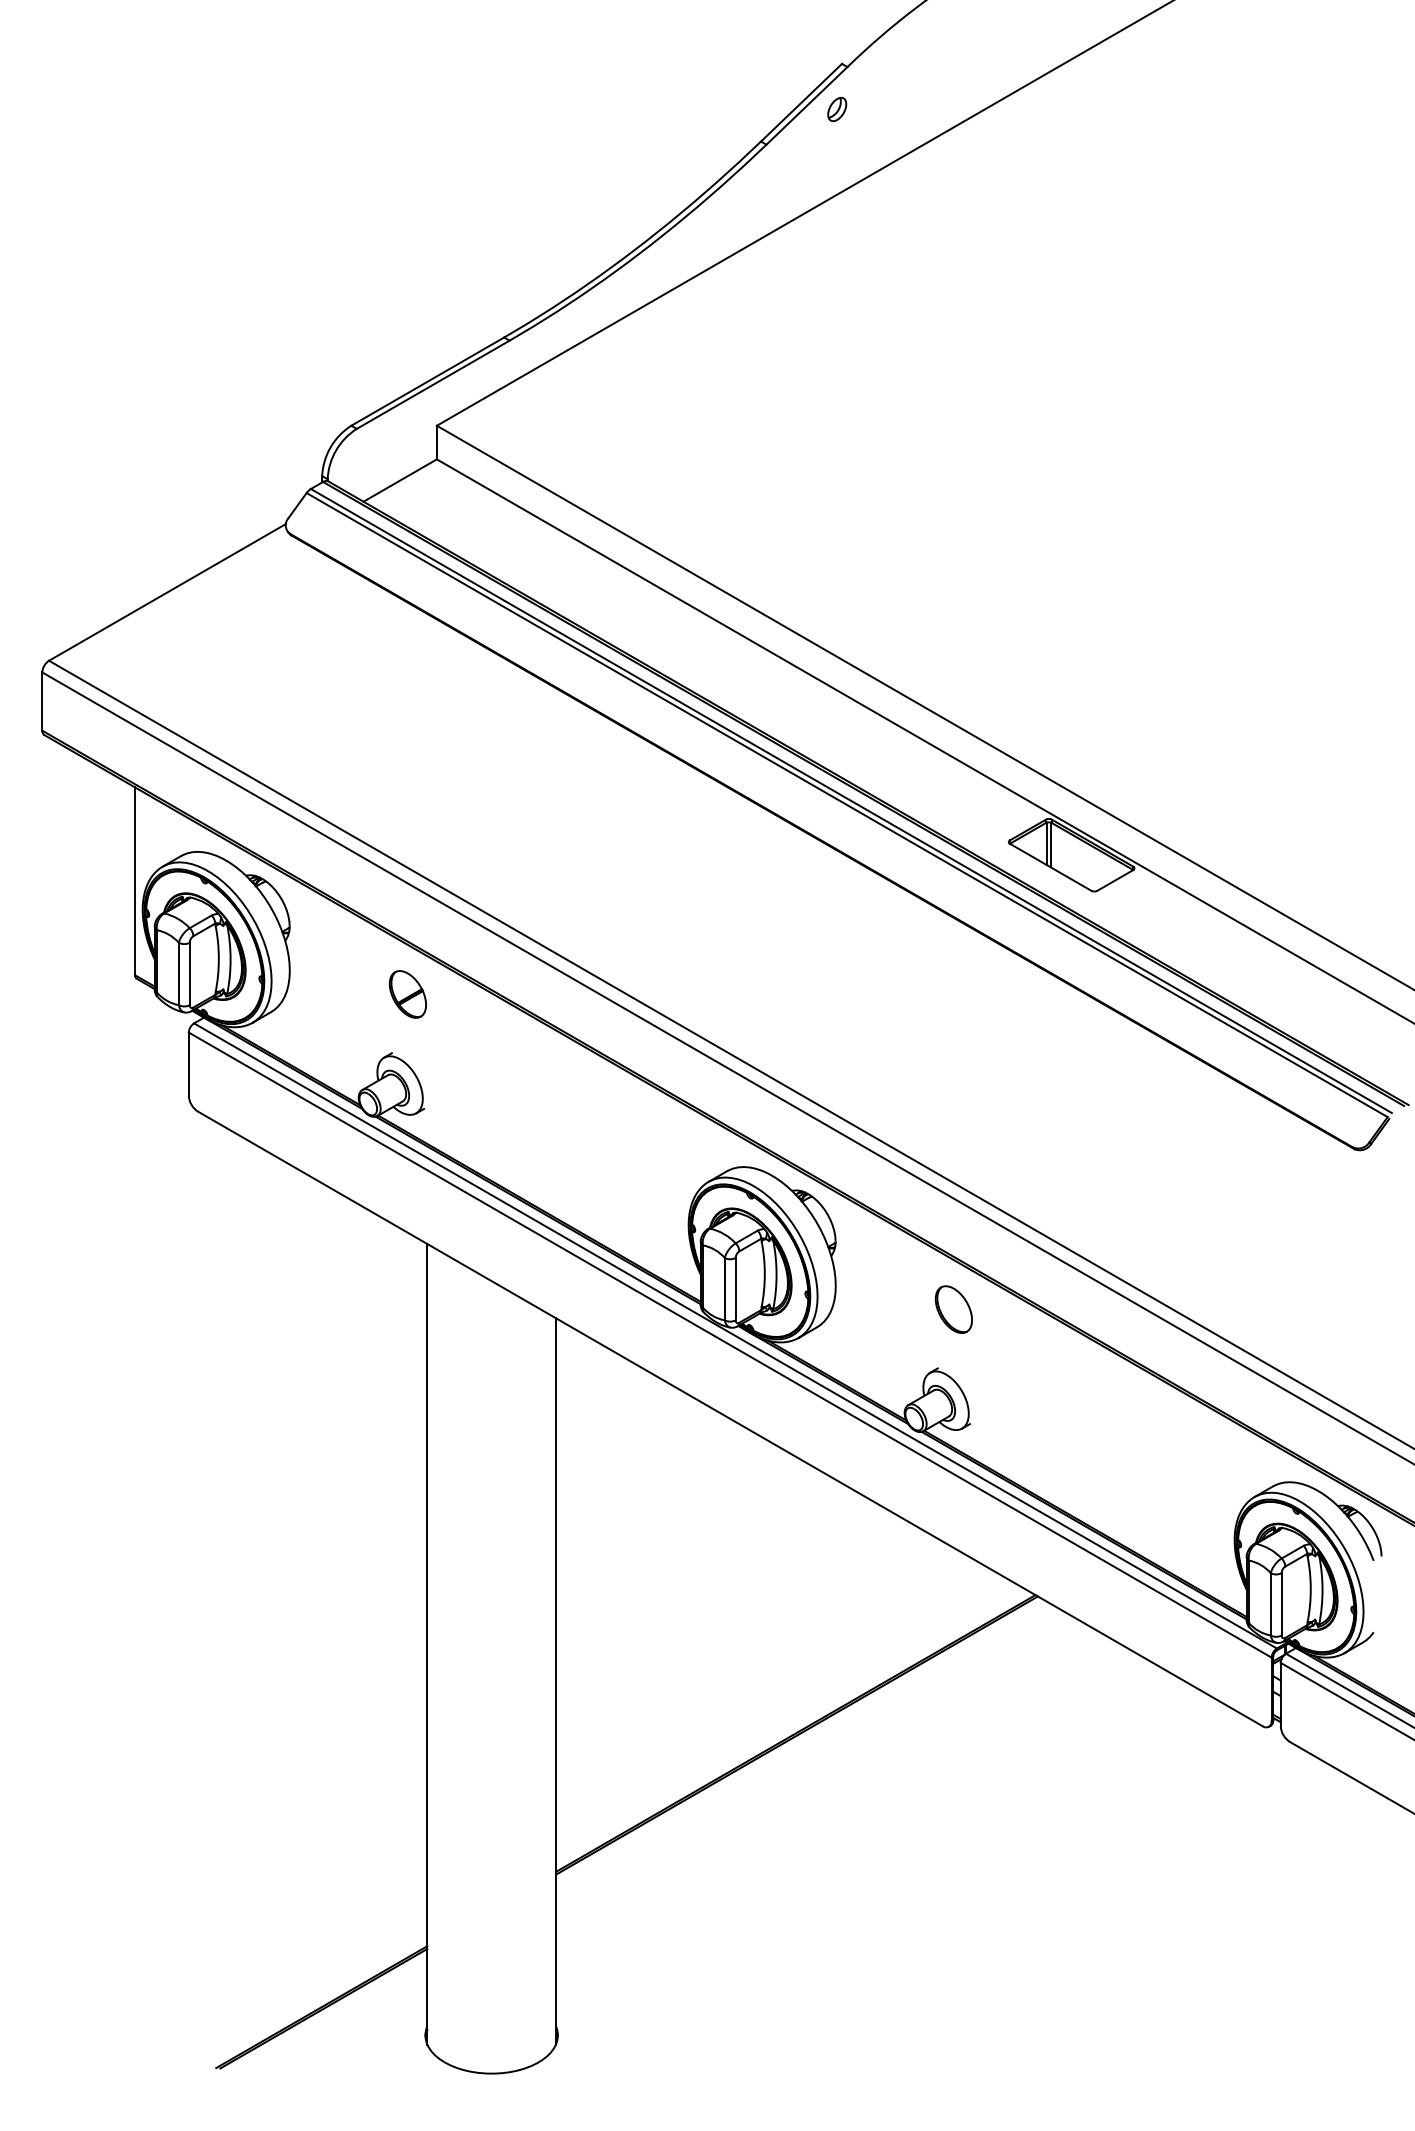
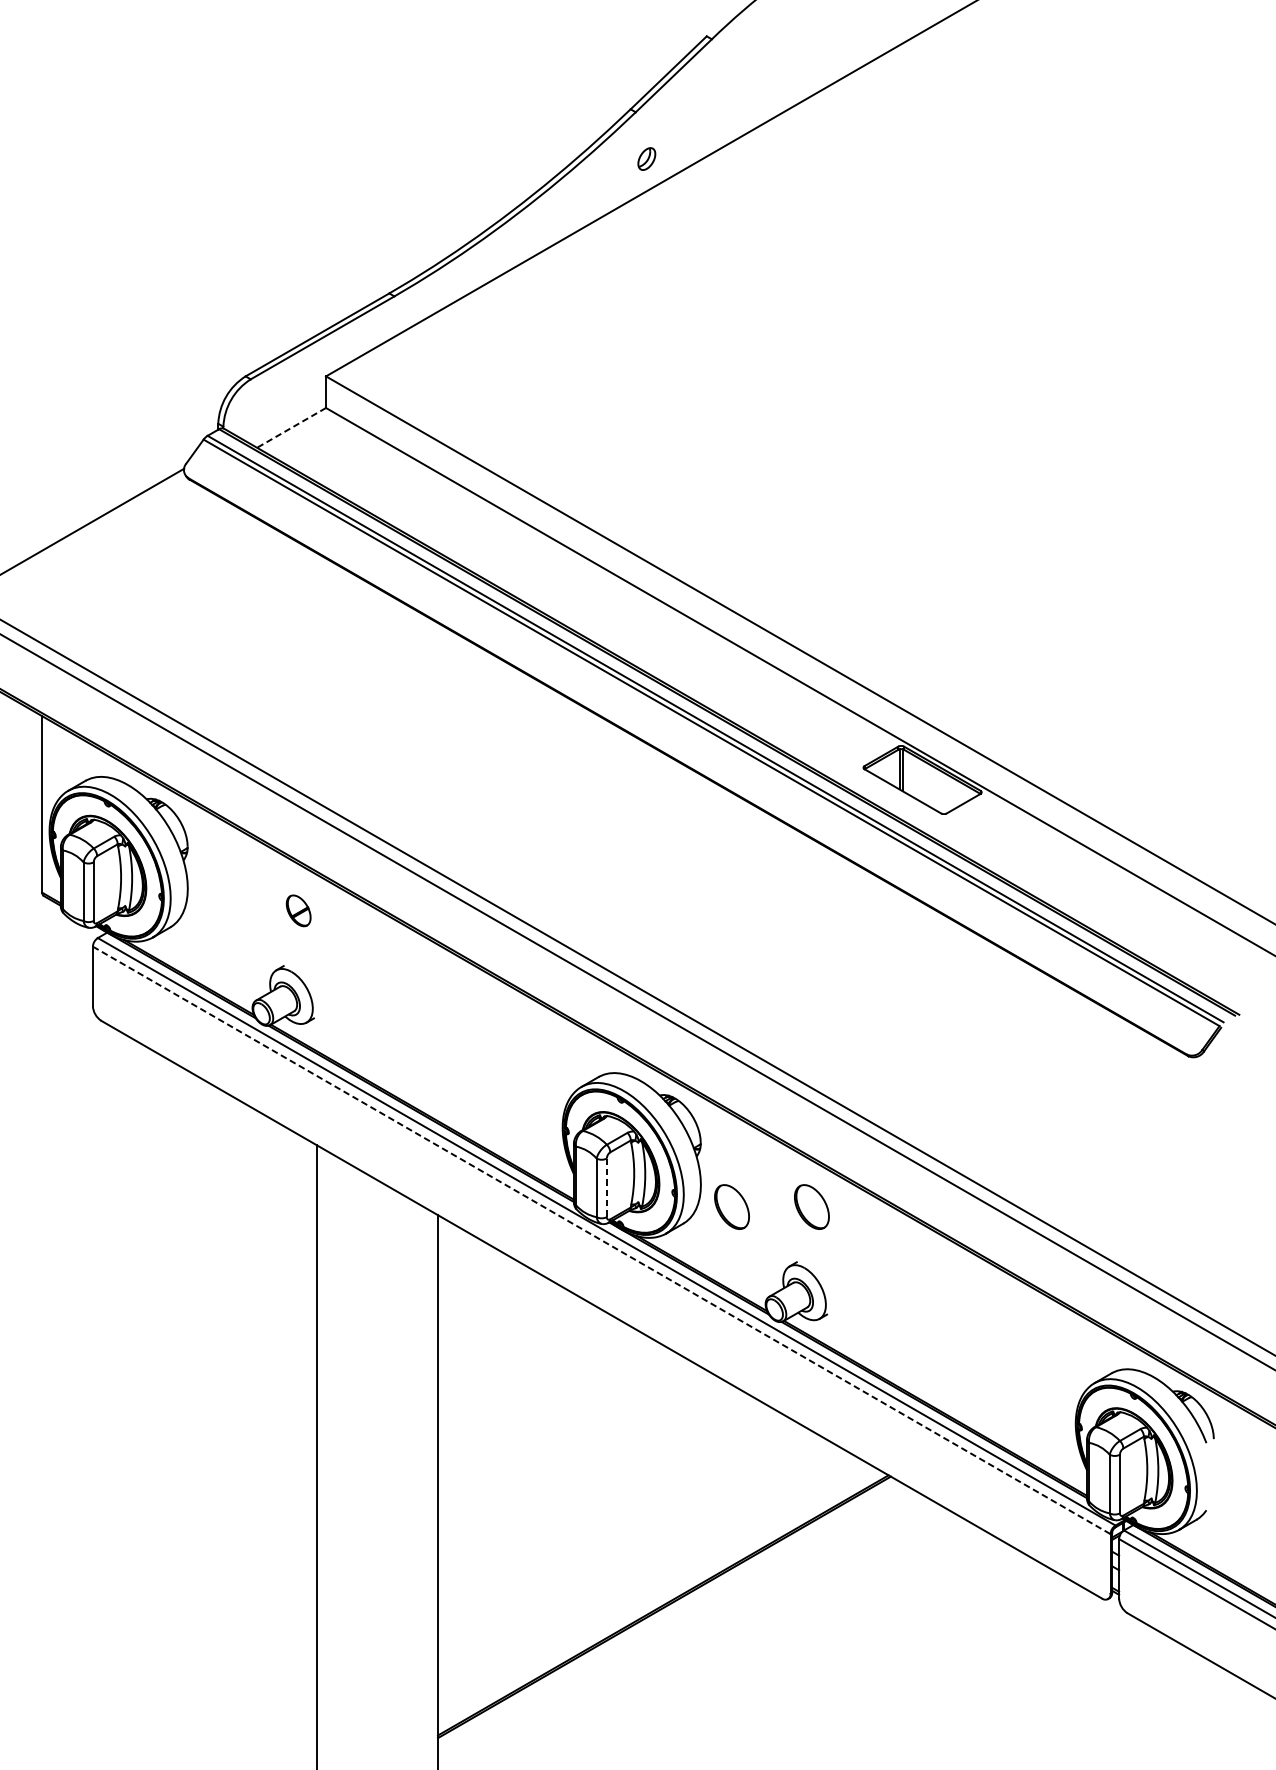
part: (837, 108) -> (647, 158), moved
line: (399, 480) -> (290, 427), solid -> dashed
part: (407, 994) -> (298, 910), size x0.7
line: (735, 1289) -> (606, 1188), solid -> dashed
part: (868, 1309) -> (731, 1206), added
line: (730, 1345) -> (601, 1240), solid -> dashed

